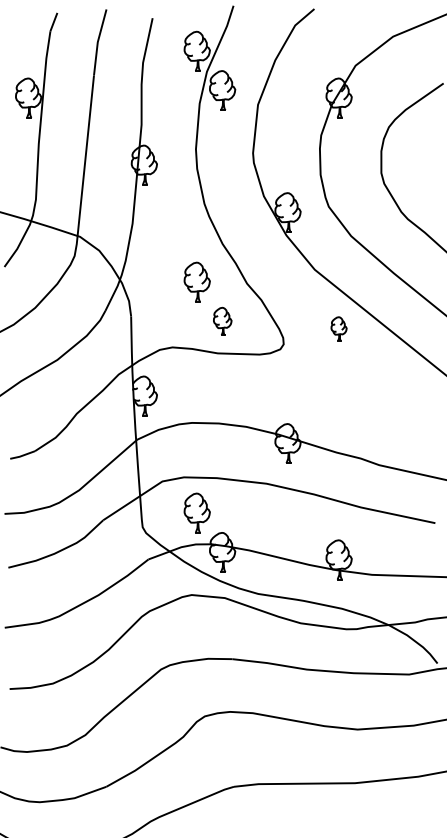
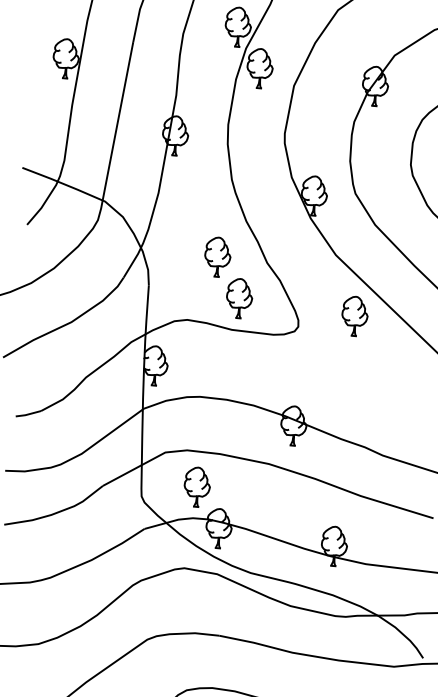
part: (222, 321) -> (239, 298), size x1.43
part: (338, 328) -> (354, 315), size x1.67

